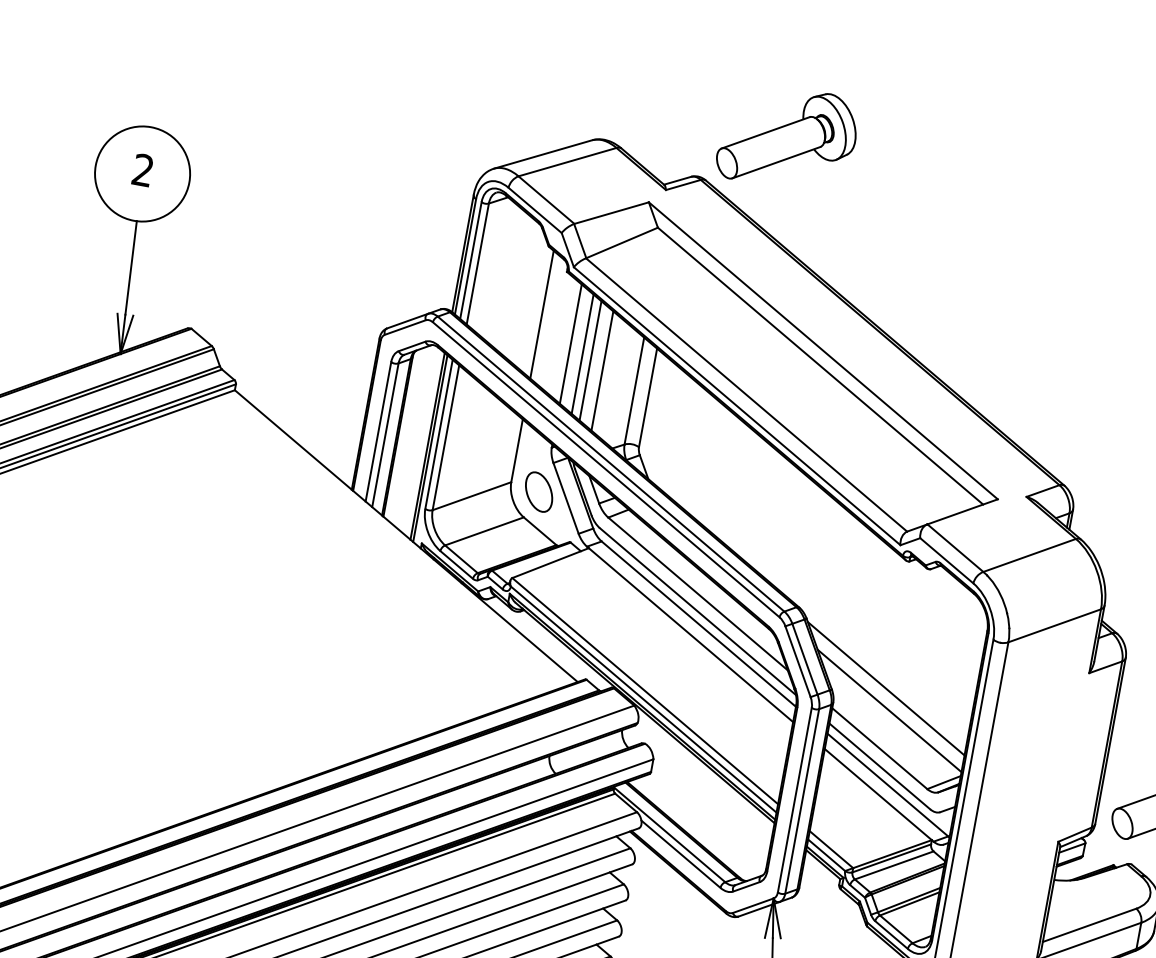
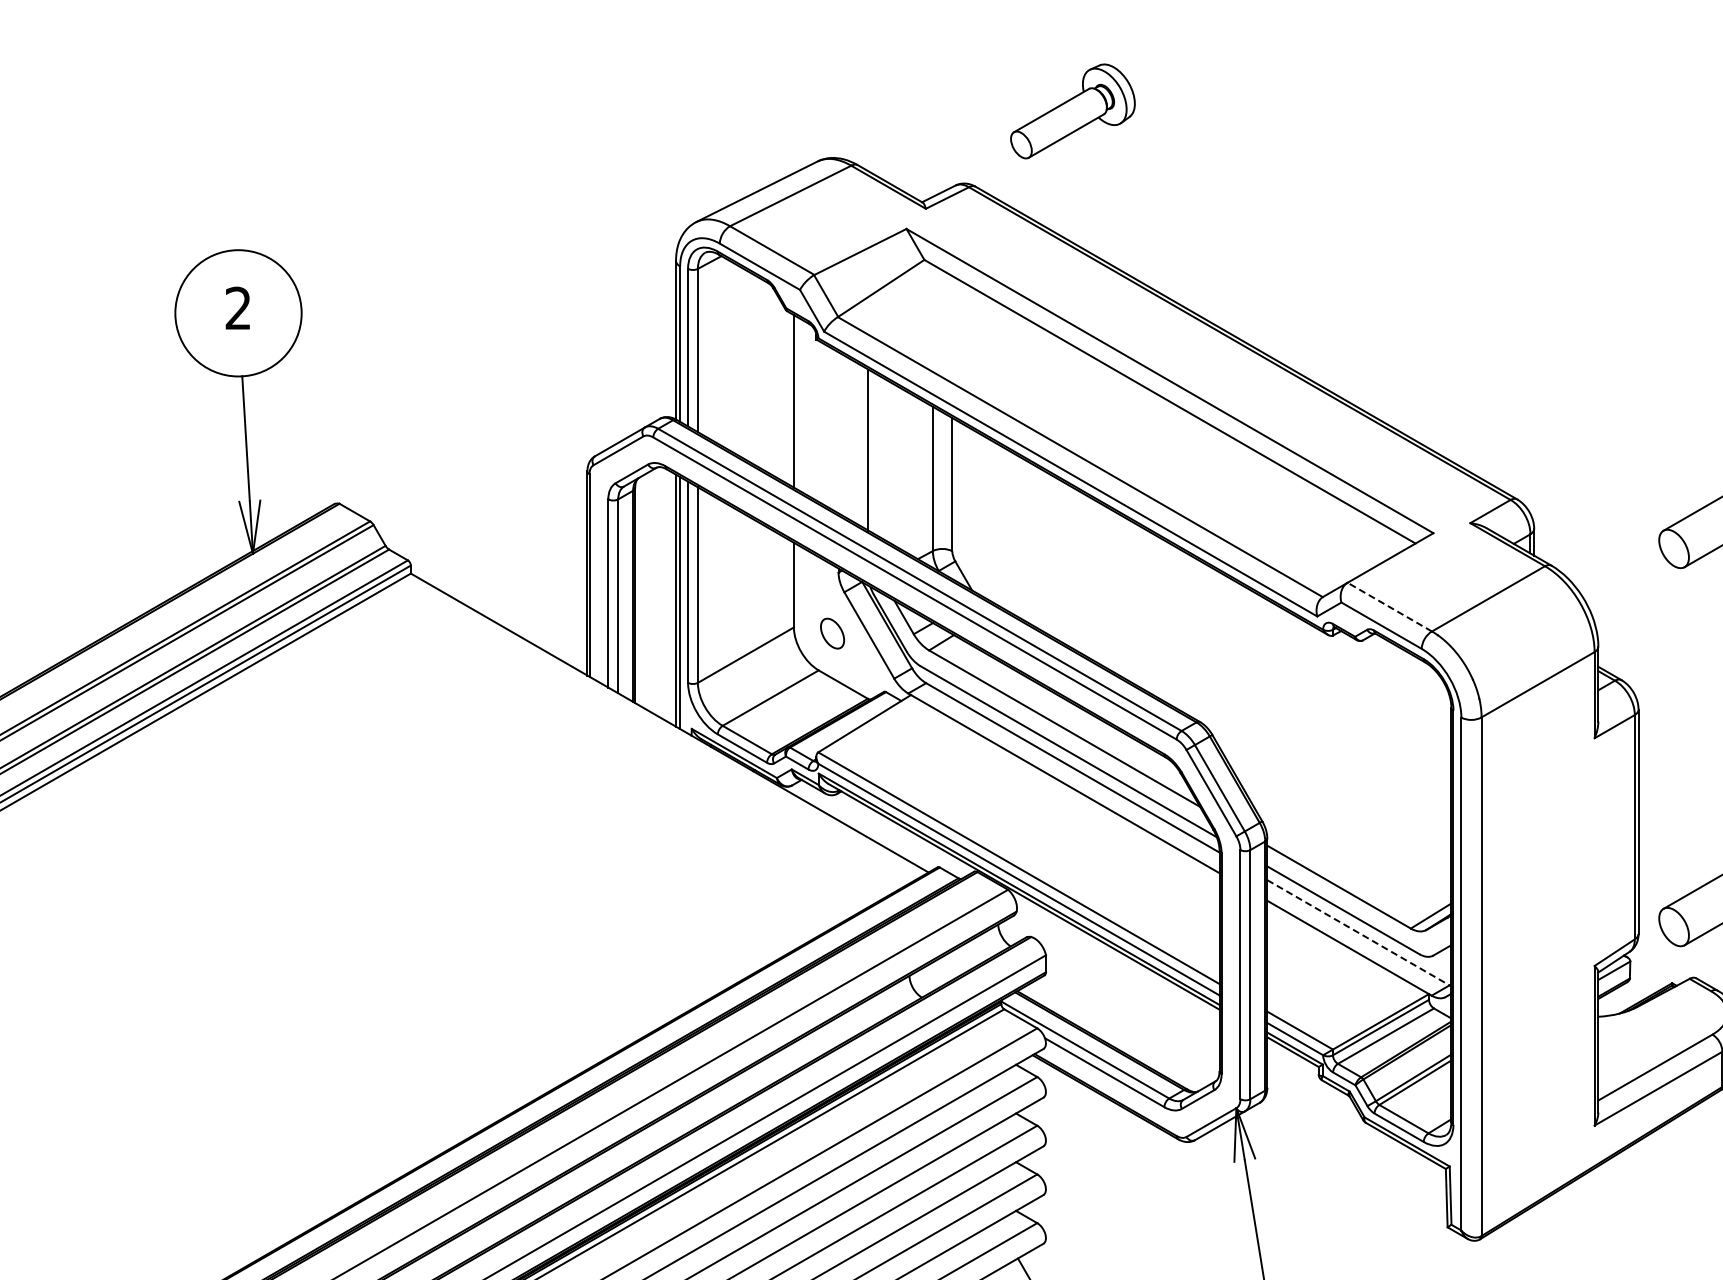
part: (787, 137) -> (1072, 111), size x0.7
line: (570, 343) -> (838, 432), removed
line: (582, 353) -> (856, 442), removed
line: (602, 370) -> (886, 459), removed
part: (539, 491) -> (832, 633), size x0.6
line: (955, 548) -> (1389, 607), solid -> dashed
line: (885, 688) -> (1332, 807), removed
line: (889, 710) -> (1342, 835), removed
line: (887, 785) -> (1358, 933), solid -> dashed

